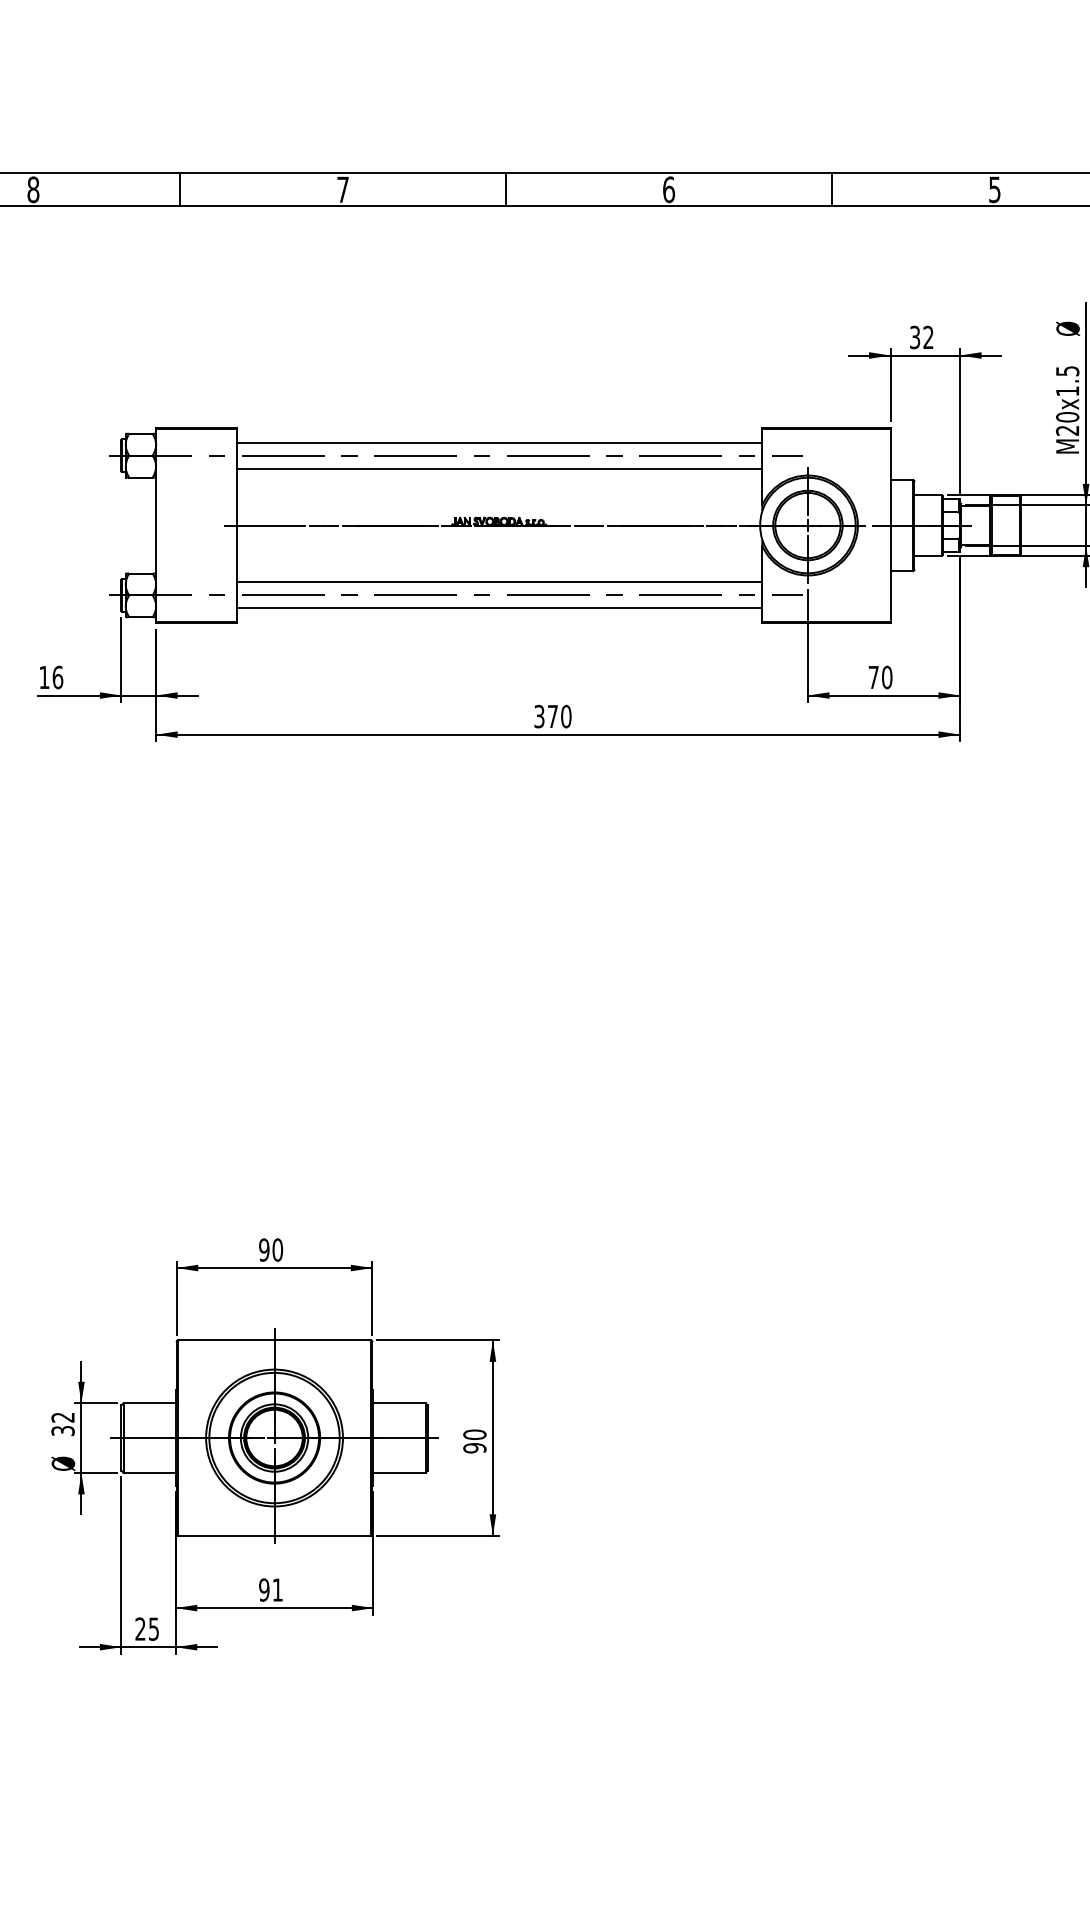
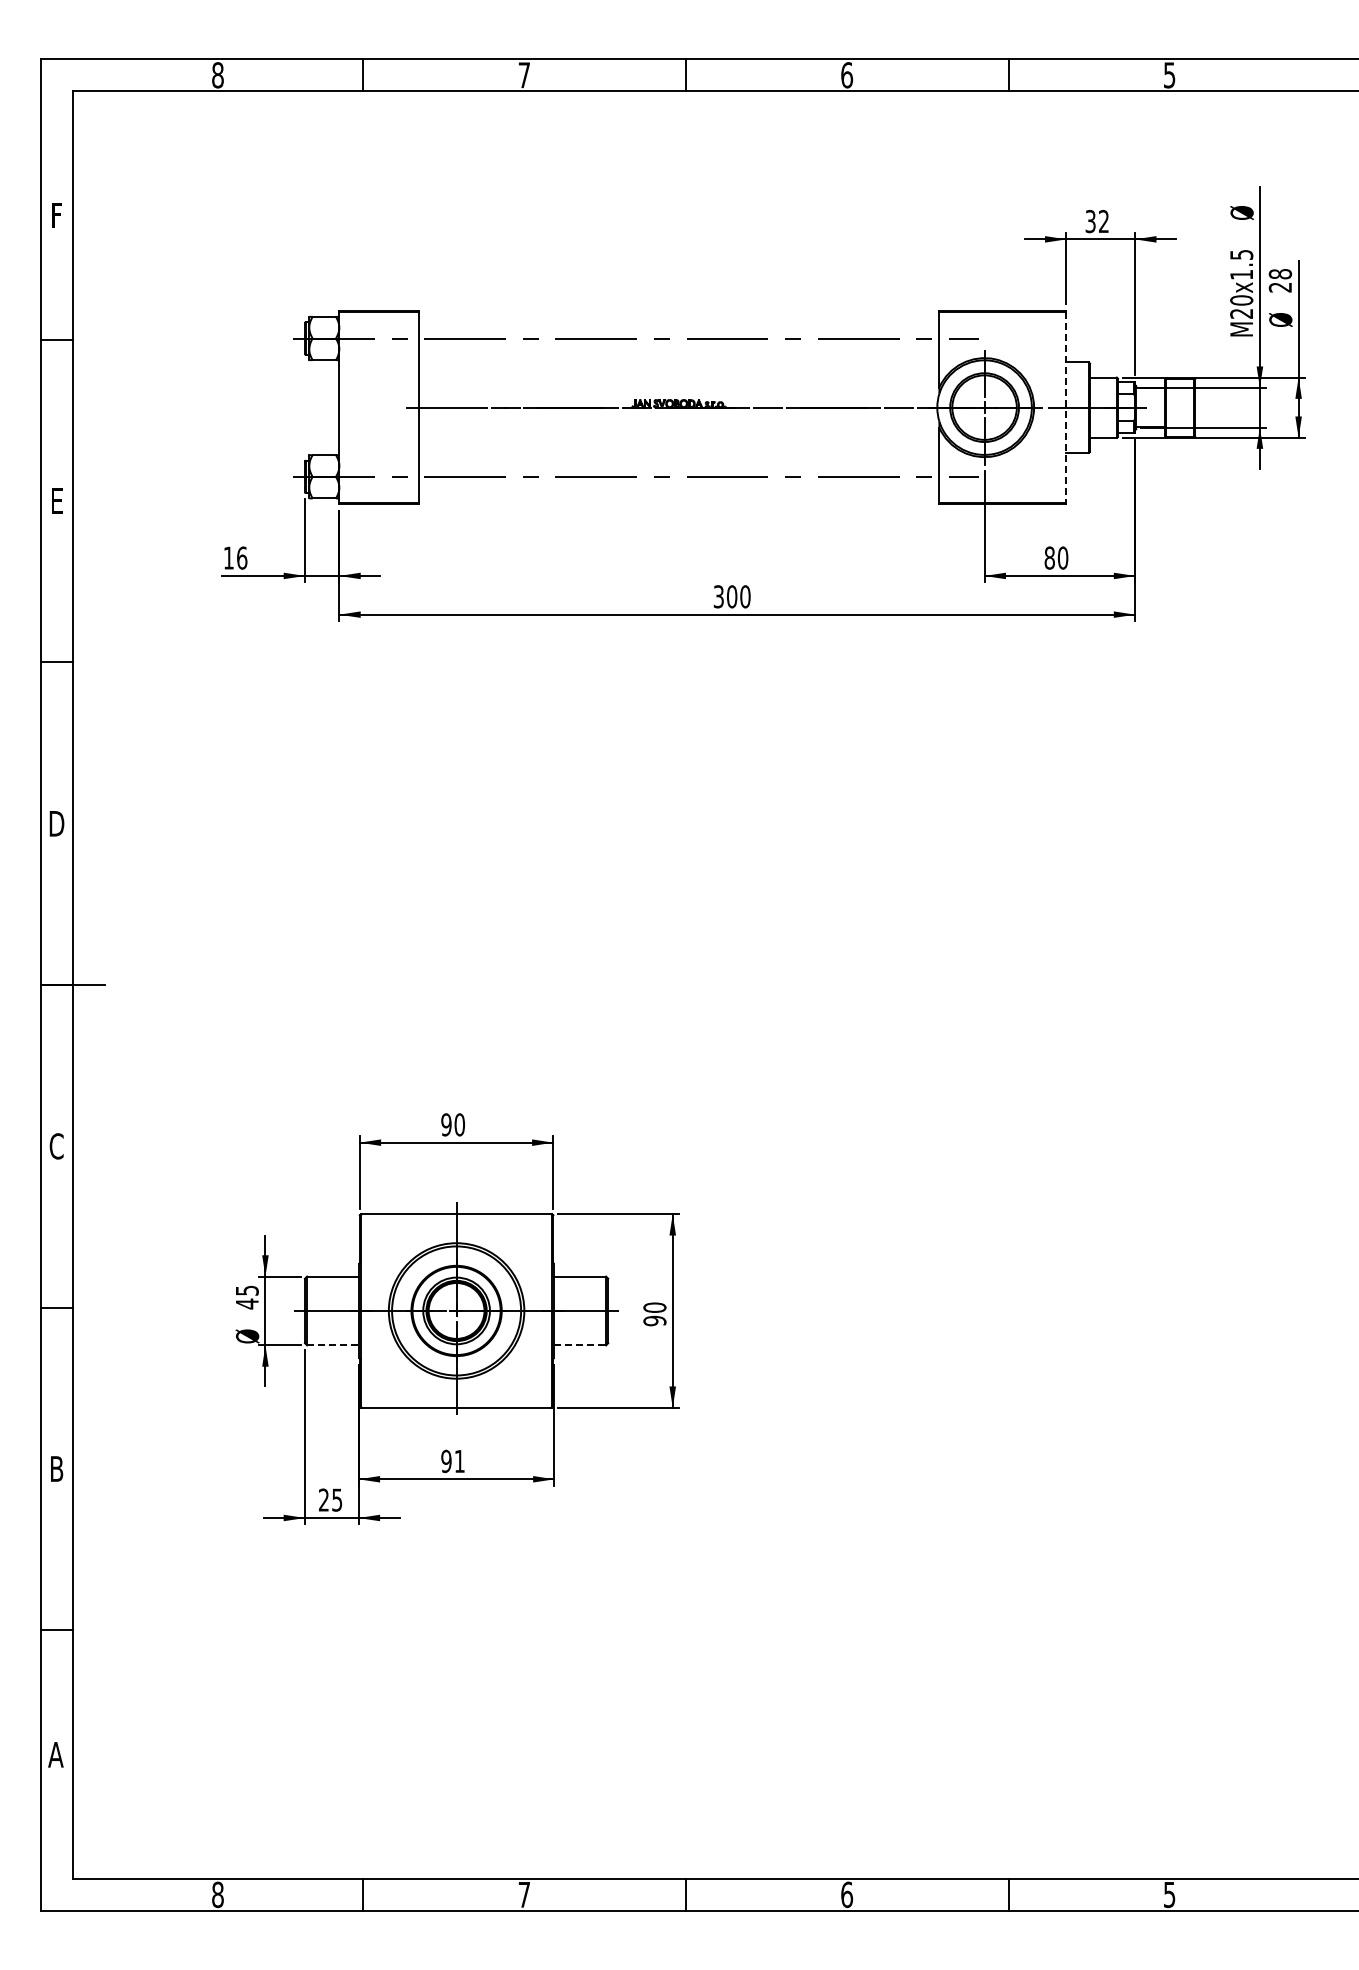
line: (498, 442) -> (678, 325), removed
line: (498, 468) -> (678, 351), removed
line: (890, 525) -> (1066, 407), solid -> dashed
line: (498, 581) -> (678, 463), removed
line: (498, 608) -> (678, 489), removed
text: (873, 676) -> (1049, 557), 70 -> 80
text: (553, 716) -> (732, 596), 370 -> 300
text: (62, 1424) -> (246, 1297), 32 -> 45
line: (149, 1472) -> (332, 1345), solid -> dashed
line: (399, 1472) -> (580, 1345), solid -> dashed

